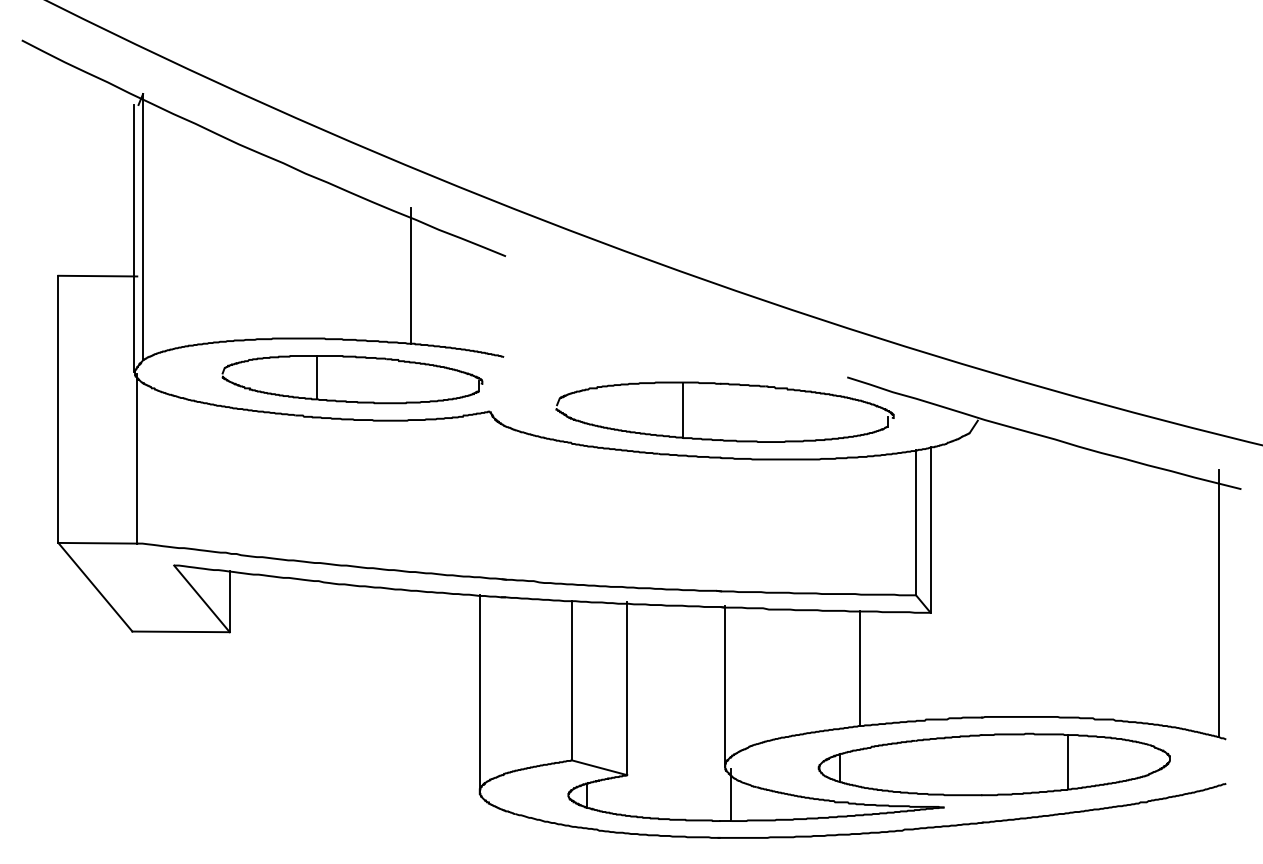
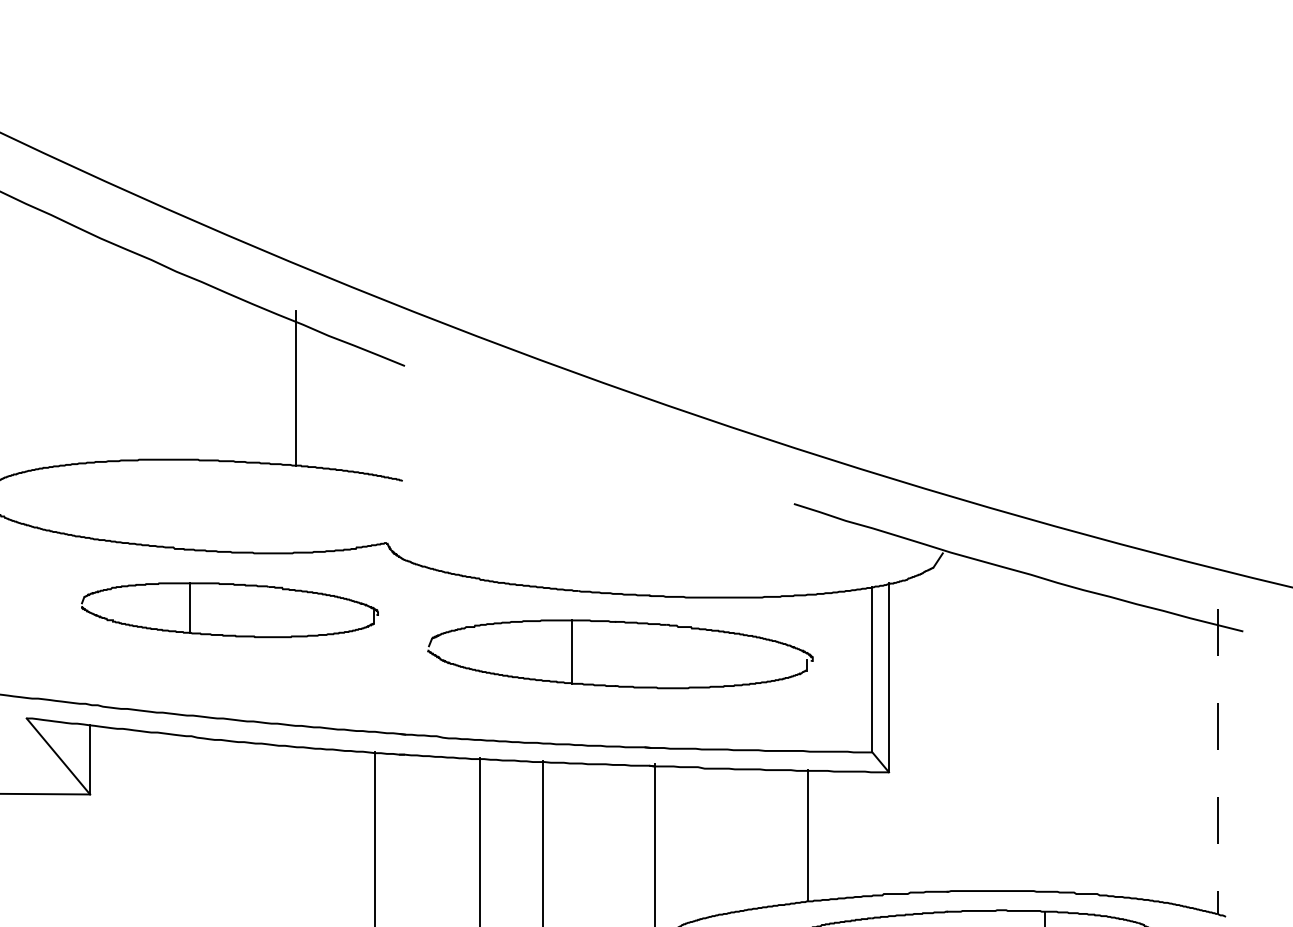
part: (352, 379) -> (230, 610), moved
part: (729, 385) -> (625, 623), moved
line: (1218, 603) -> (1217, 761), solid -> dashed

